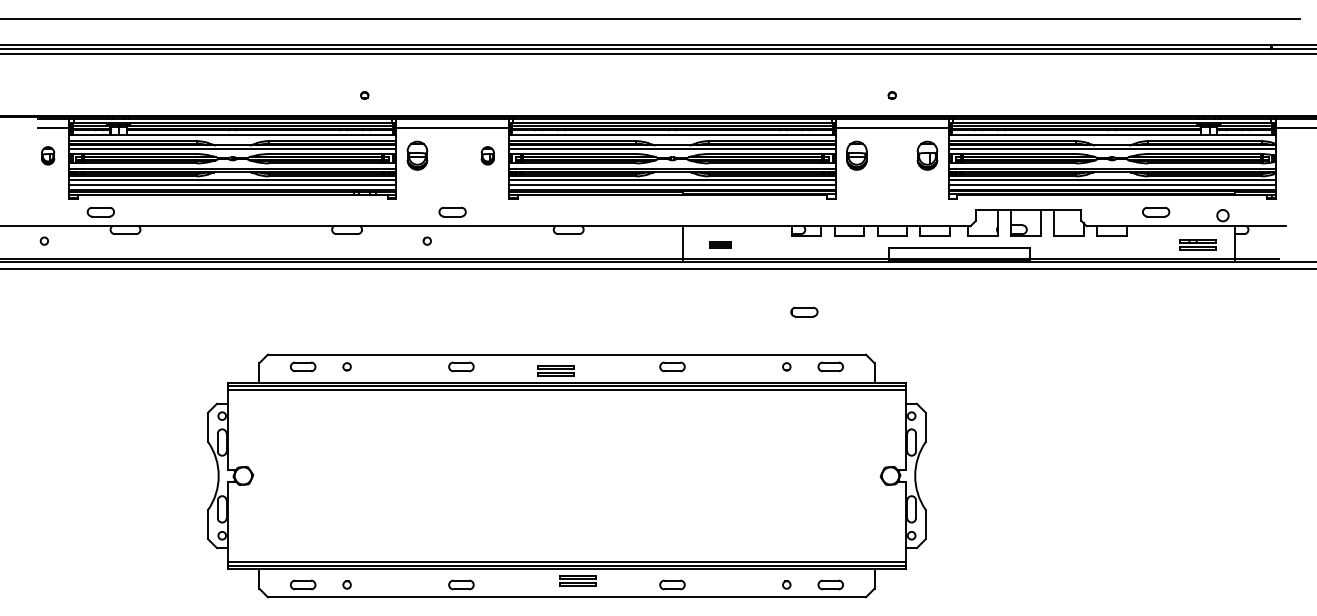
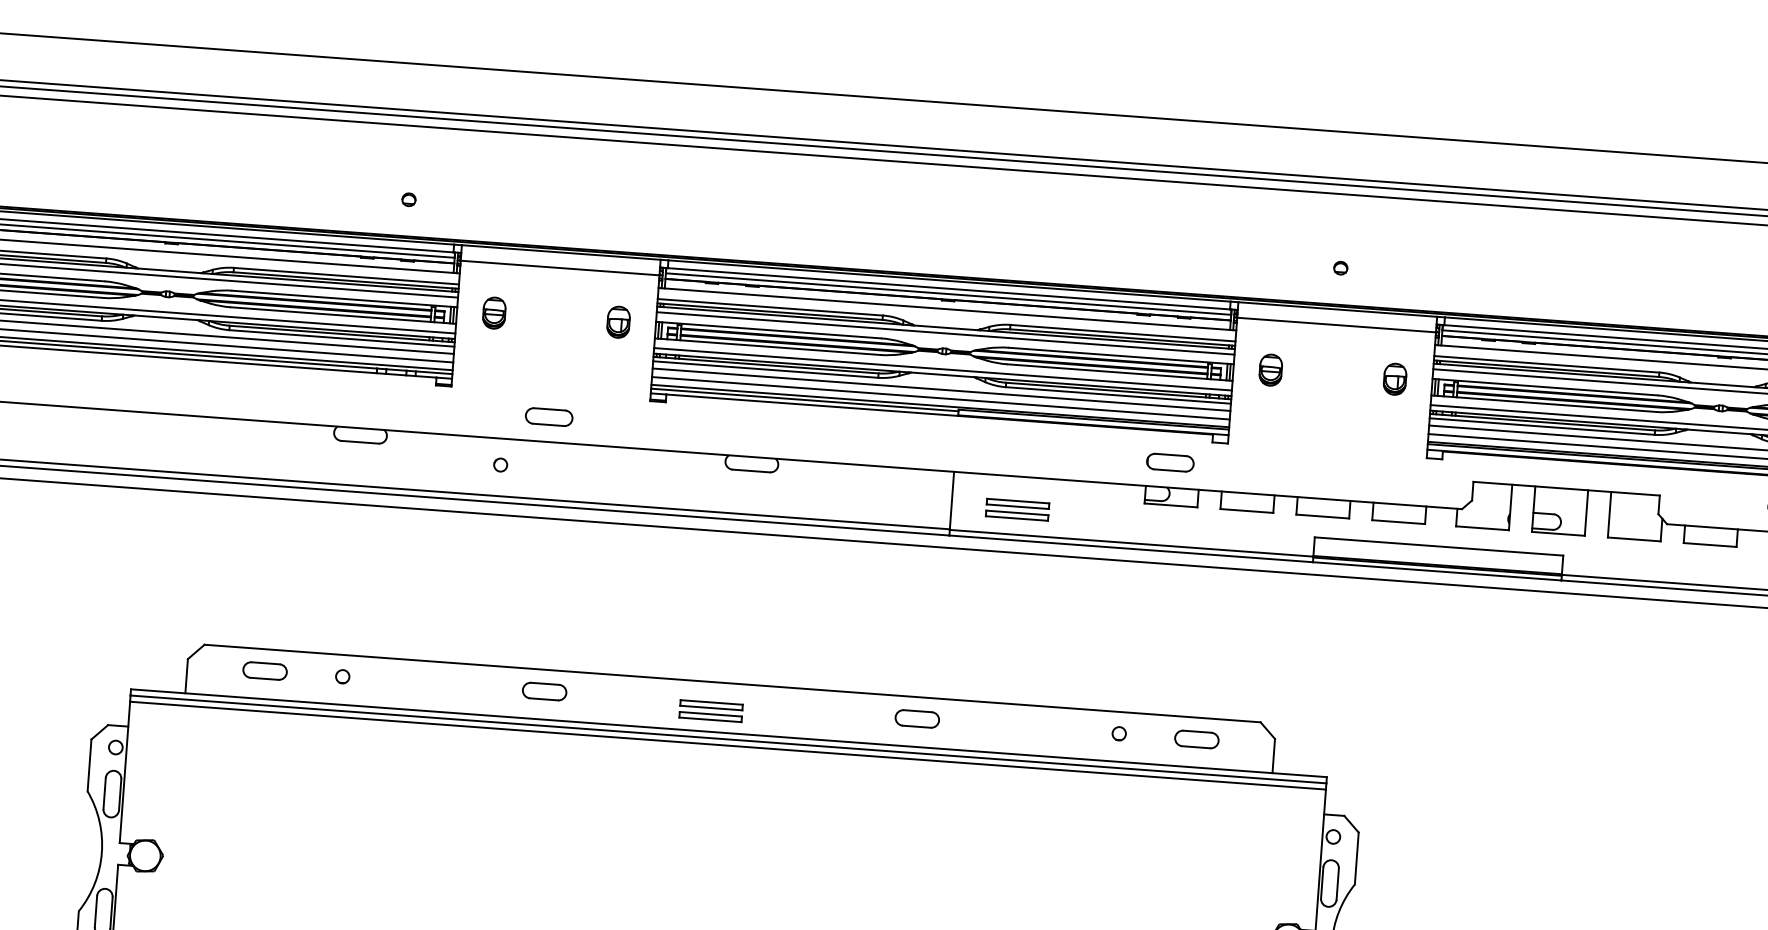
part: (417, 155) -> (494, 312), size x0.62
part: (857, 155) -> (1271, 369), size x0.62
part: (927, 155) -> (1395, 378), size x0.62
part: (720, 244) -> (1018, 509), size x1.67
part: (804, 311) -> (1170, 461), moved

